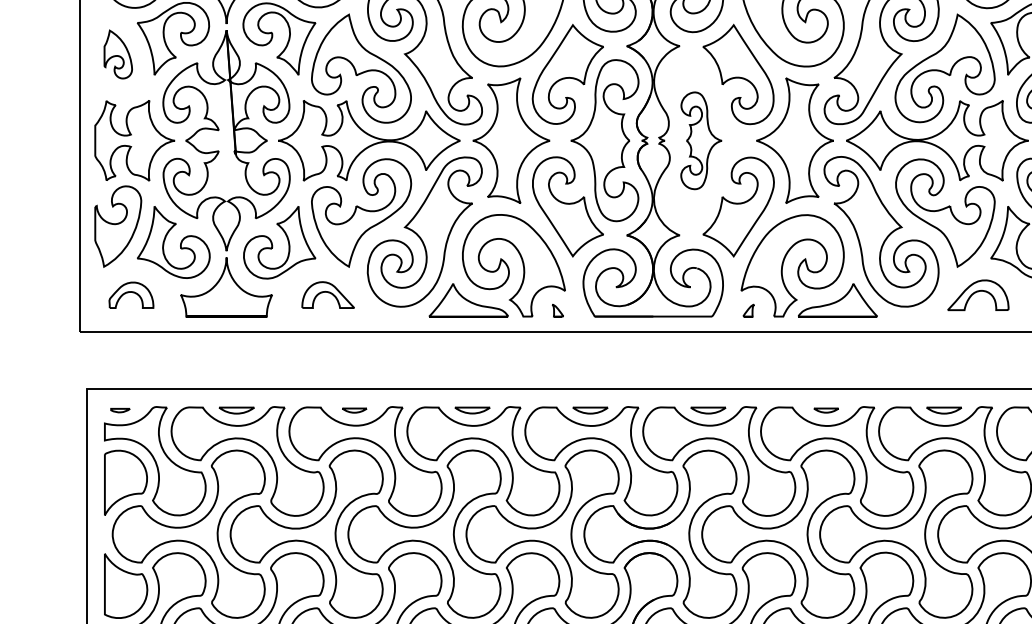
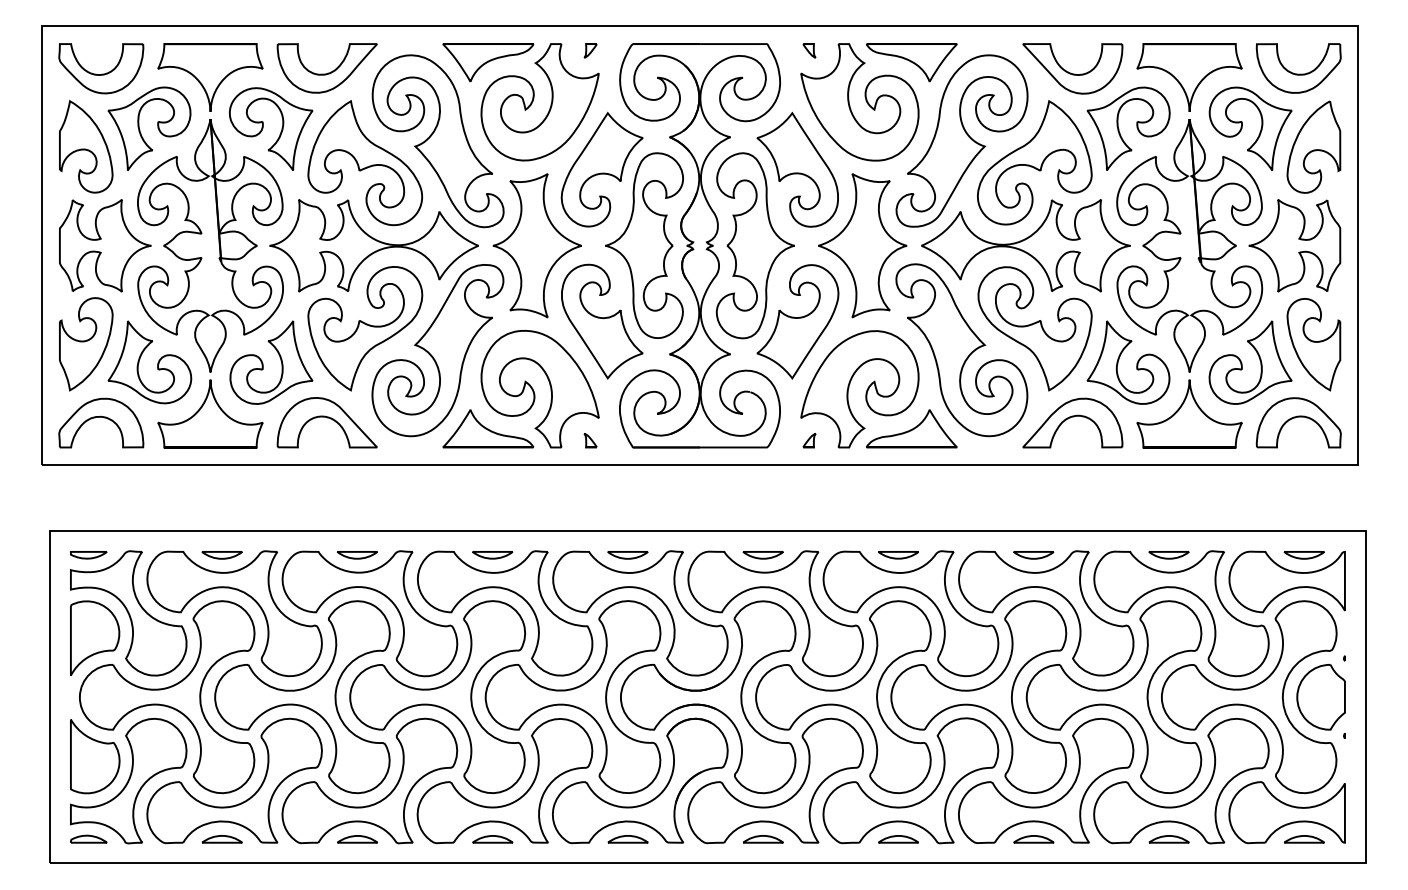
part: (118, 54) -> (86, 146), size x1.67
part: (700, 140) -> (754, 245), size x1.67
part: (131, 294) -> (101, 422), size x1.67
part: (327, 294) -> (326, 422), size x1.67
part: (977, 294) -> (1072, 422), size x1.43
part: (120, 410) -> (88, 555), size x1.67
part: (354, 410) -> (357, 555), size x1.43
part: (826, 410) -> (898, 555), size x1.43

